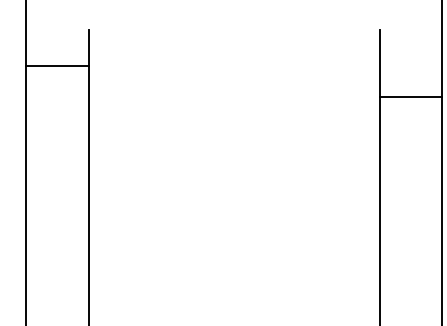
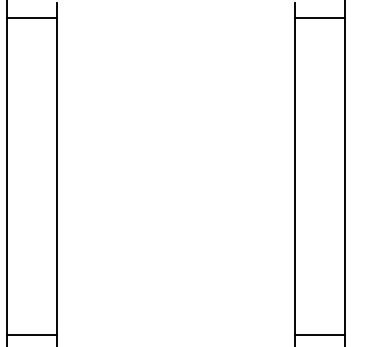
line: (56, 65) -> (31, 17), moved
line: (410, 96) -> (319, 17), moved

